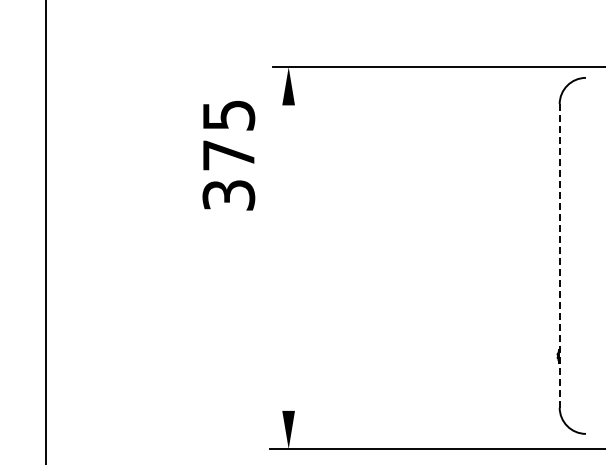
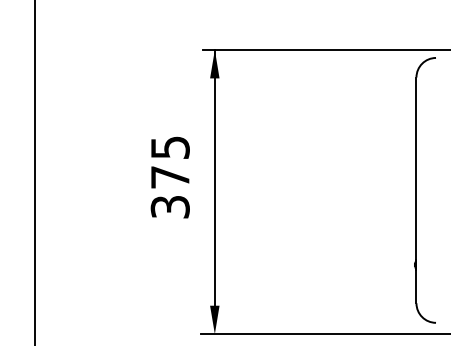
text: (228, 155) -> (170, 177), moved
line: (288, 238) -> (214, 177), added
line: (559, 255) -> (416, 190), dashed -> solid

